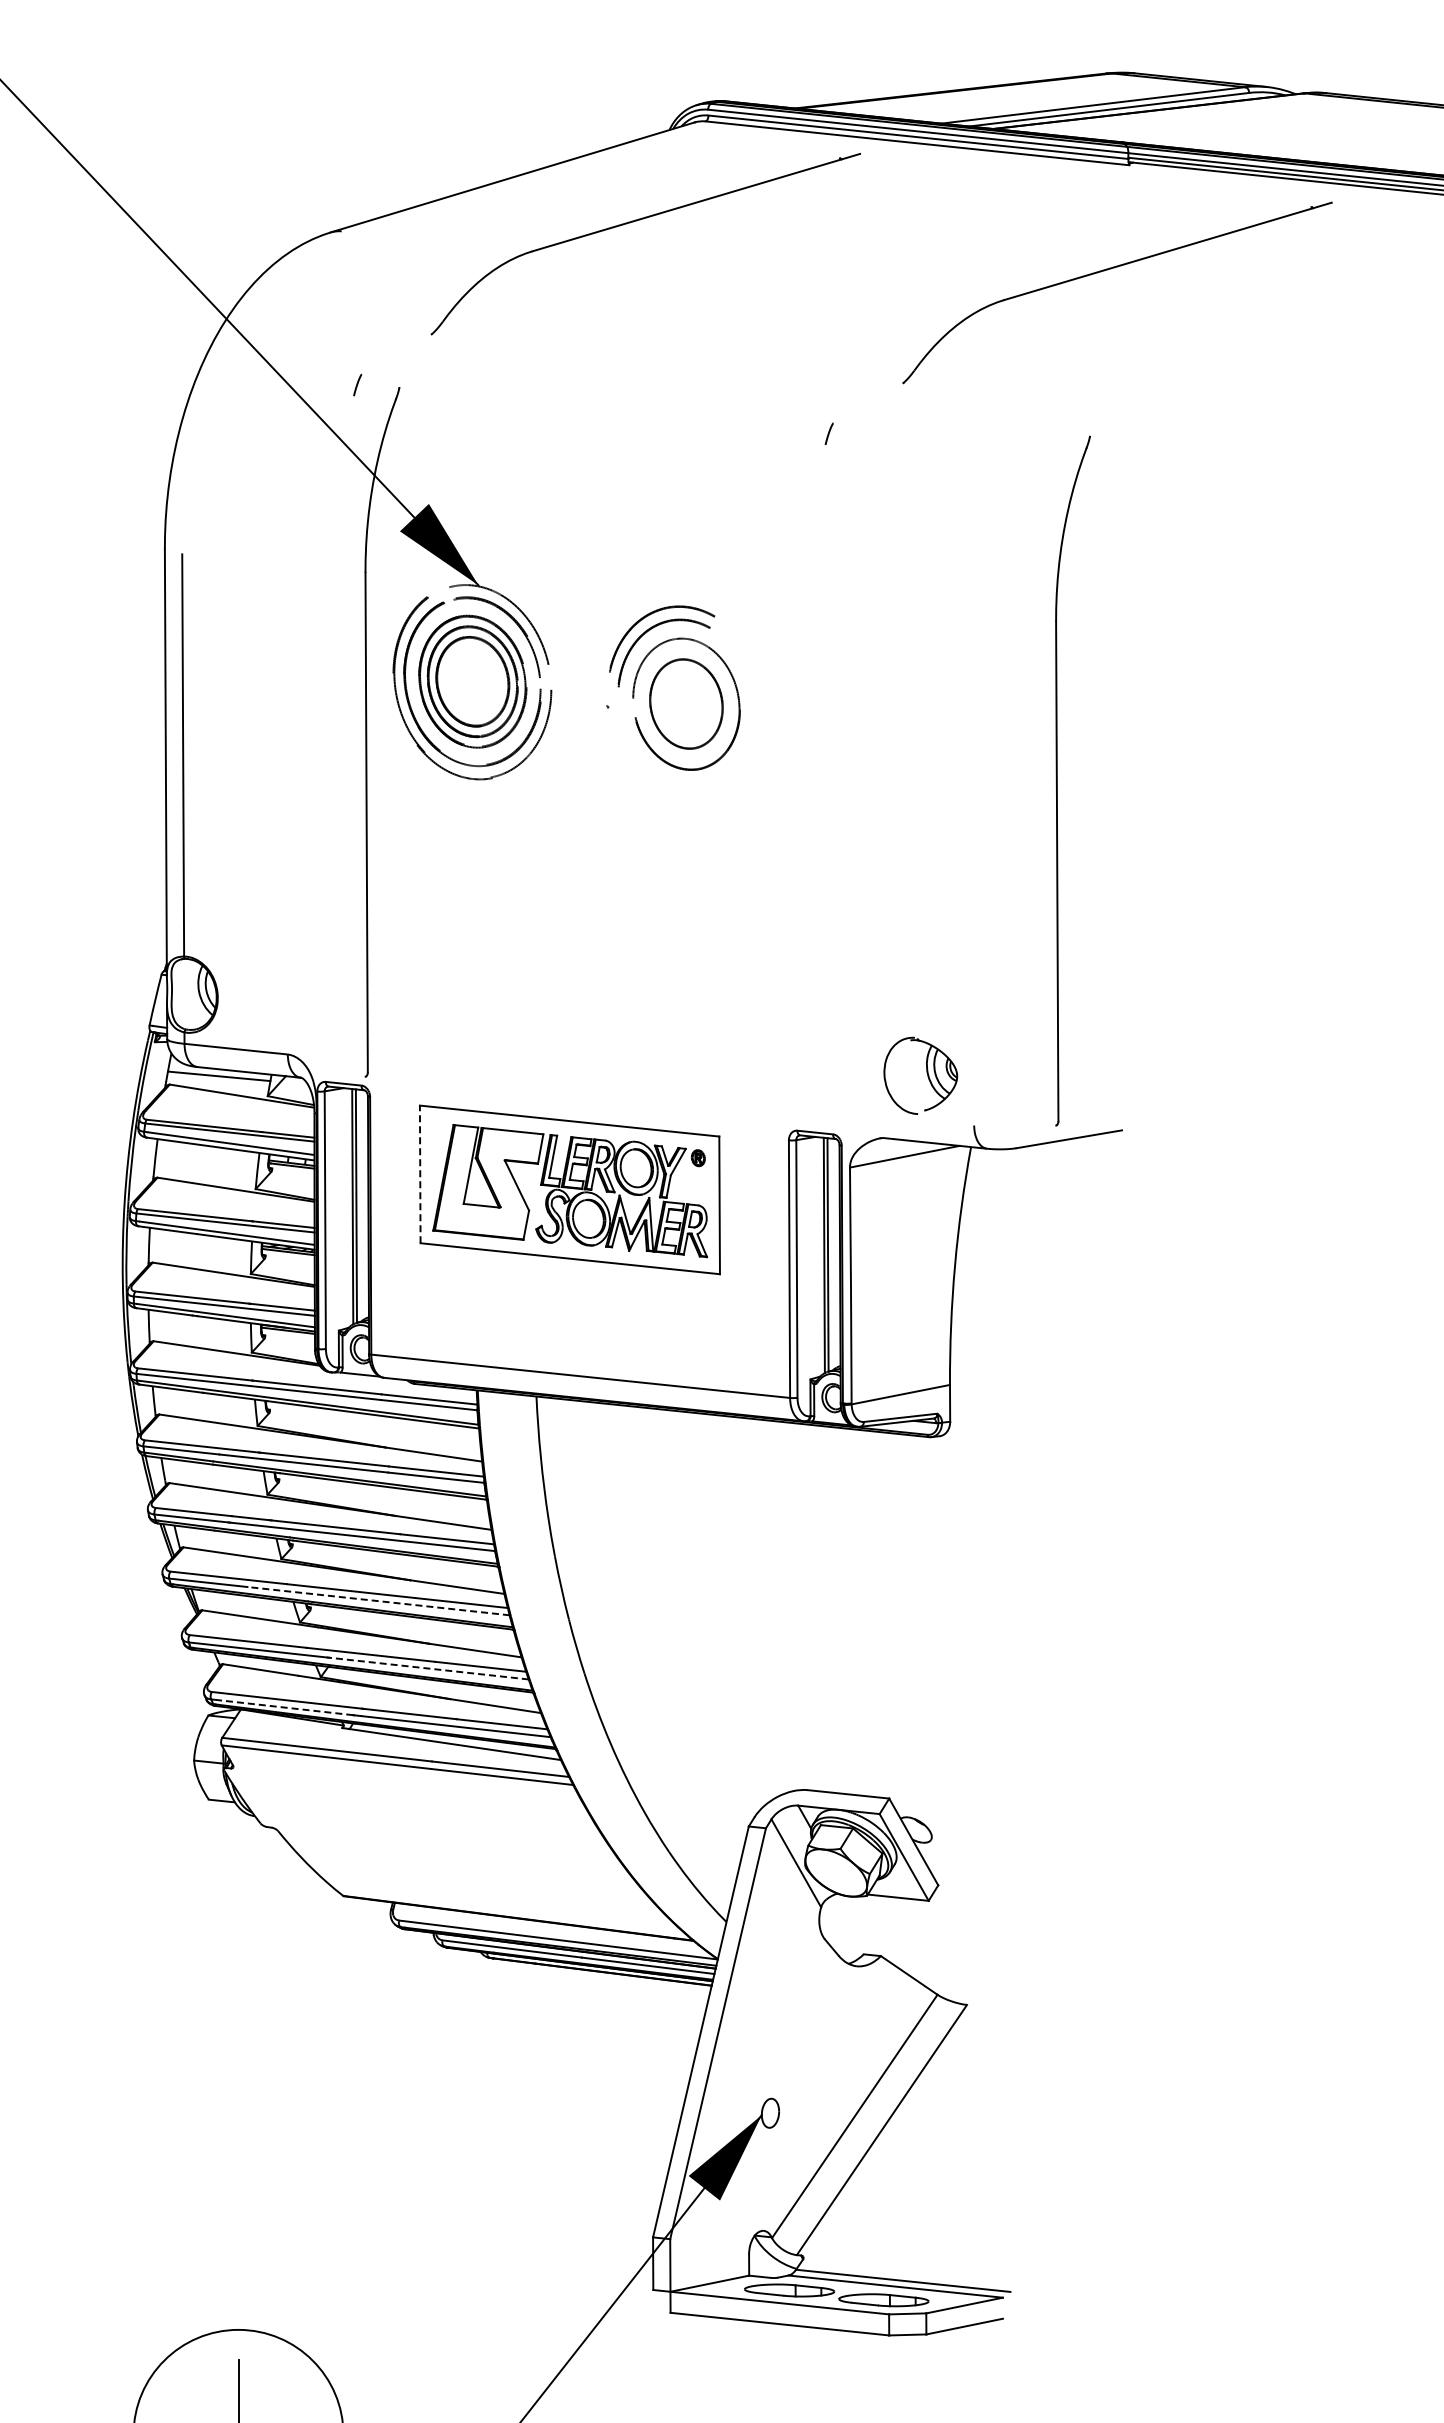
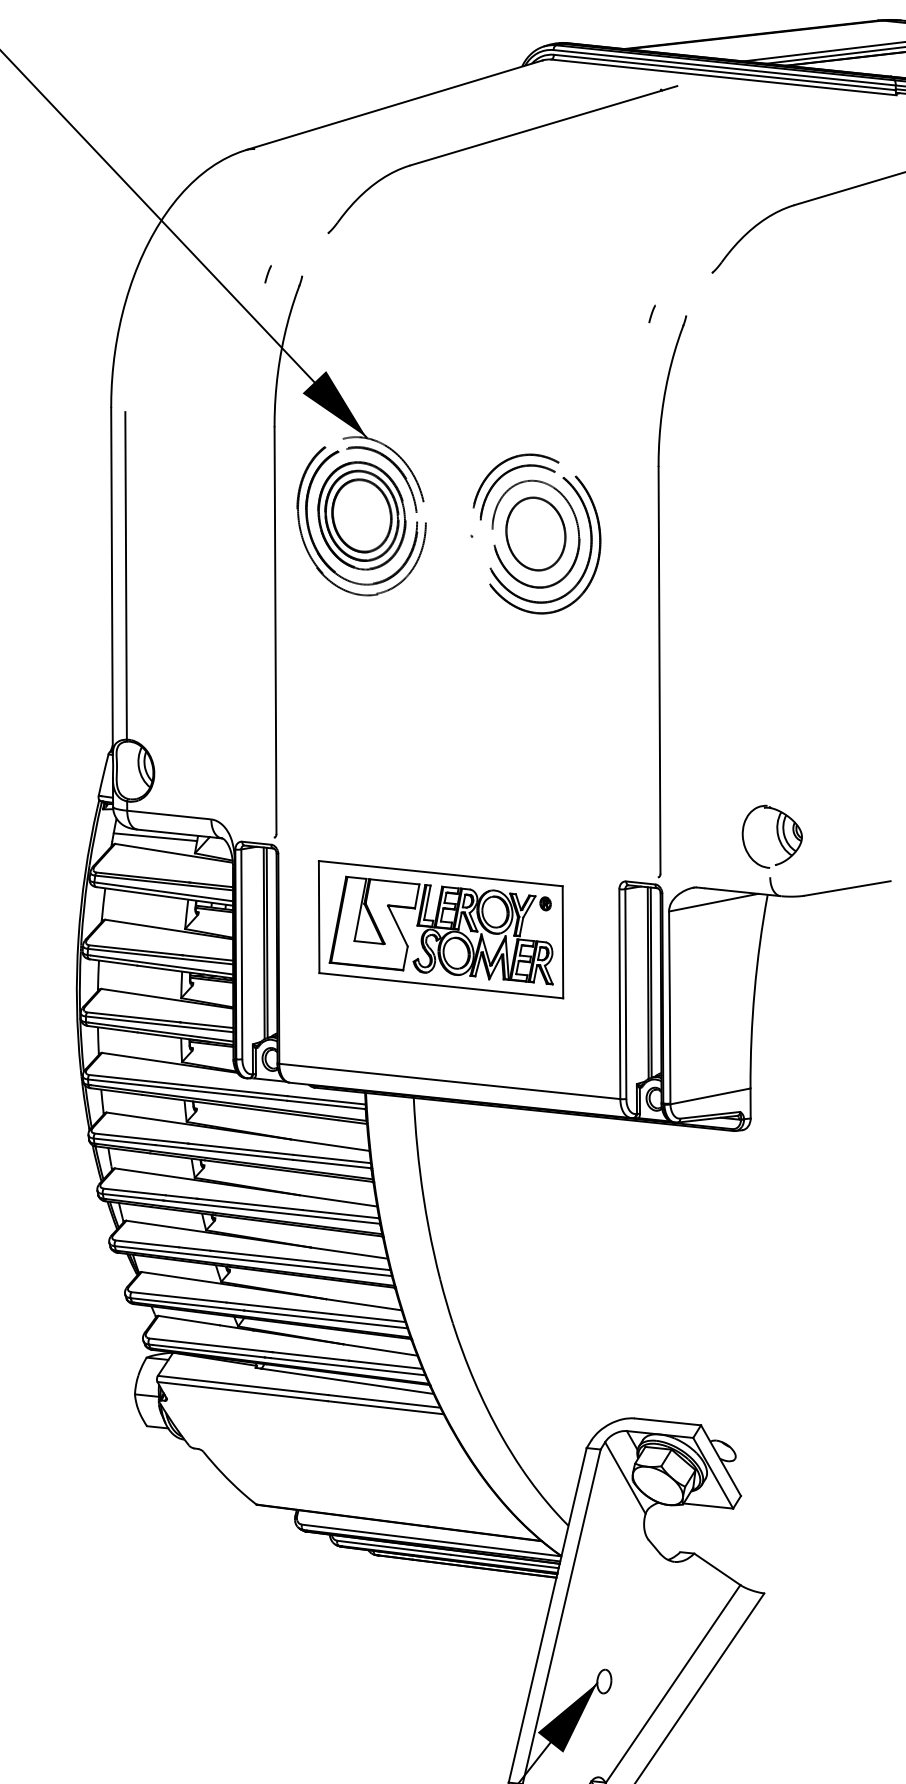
part: (752, 724) -> (589, 550), added
part: (1057, 780) -> (659, 596), moved
part: (926, 1073) -> (776, 834), moved
line: (420, 1174) -> (319, 917), dashed -> solid
line: (378, 1601) -> (285, 1264), dashed -> solid
line: (428, 1668) -> (325, 1319), dashed -> solid
line: (284, 1707) -> (208, 1351), dashed -> solid

